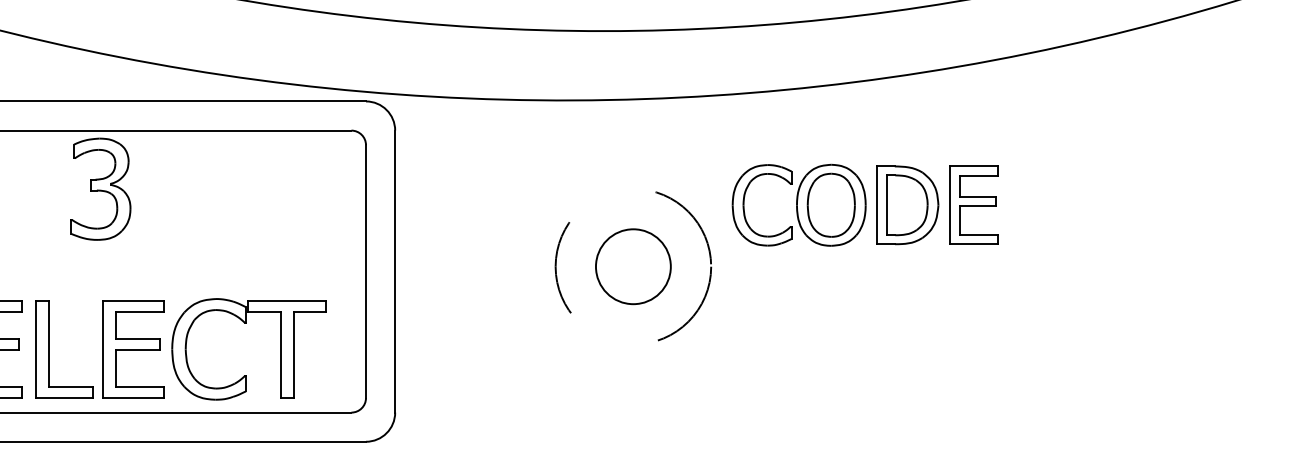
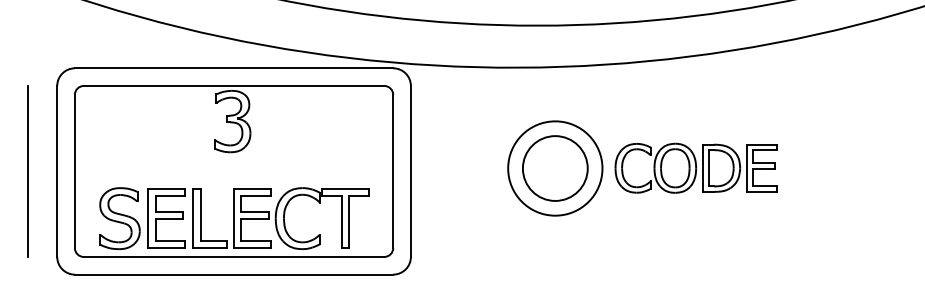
part: (864, 204) -> (695, 167), moved
circle: (632, 266) -> (554, 168), size x1.43
circle: (633, 266) -> (555, 168), dashed -> solid

